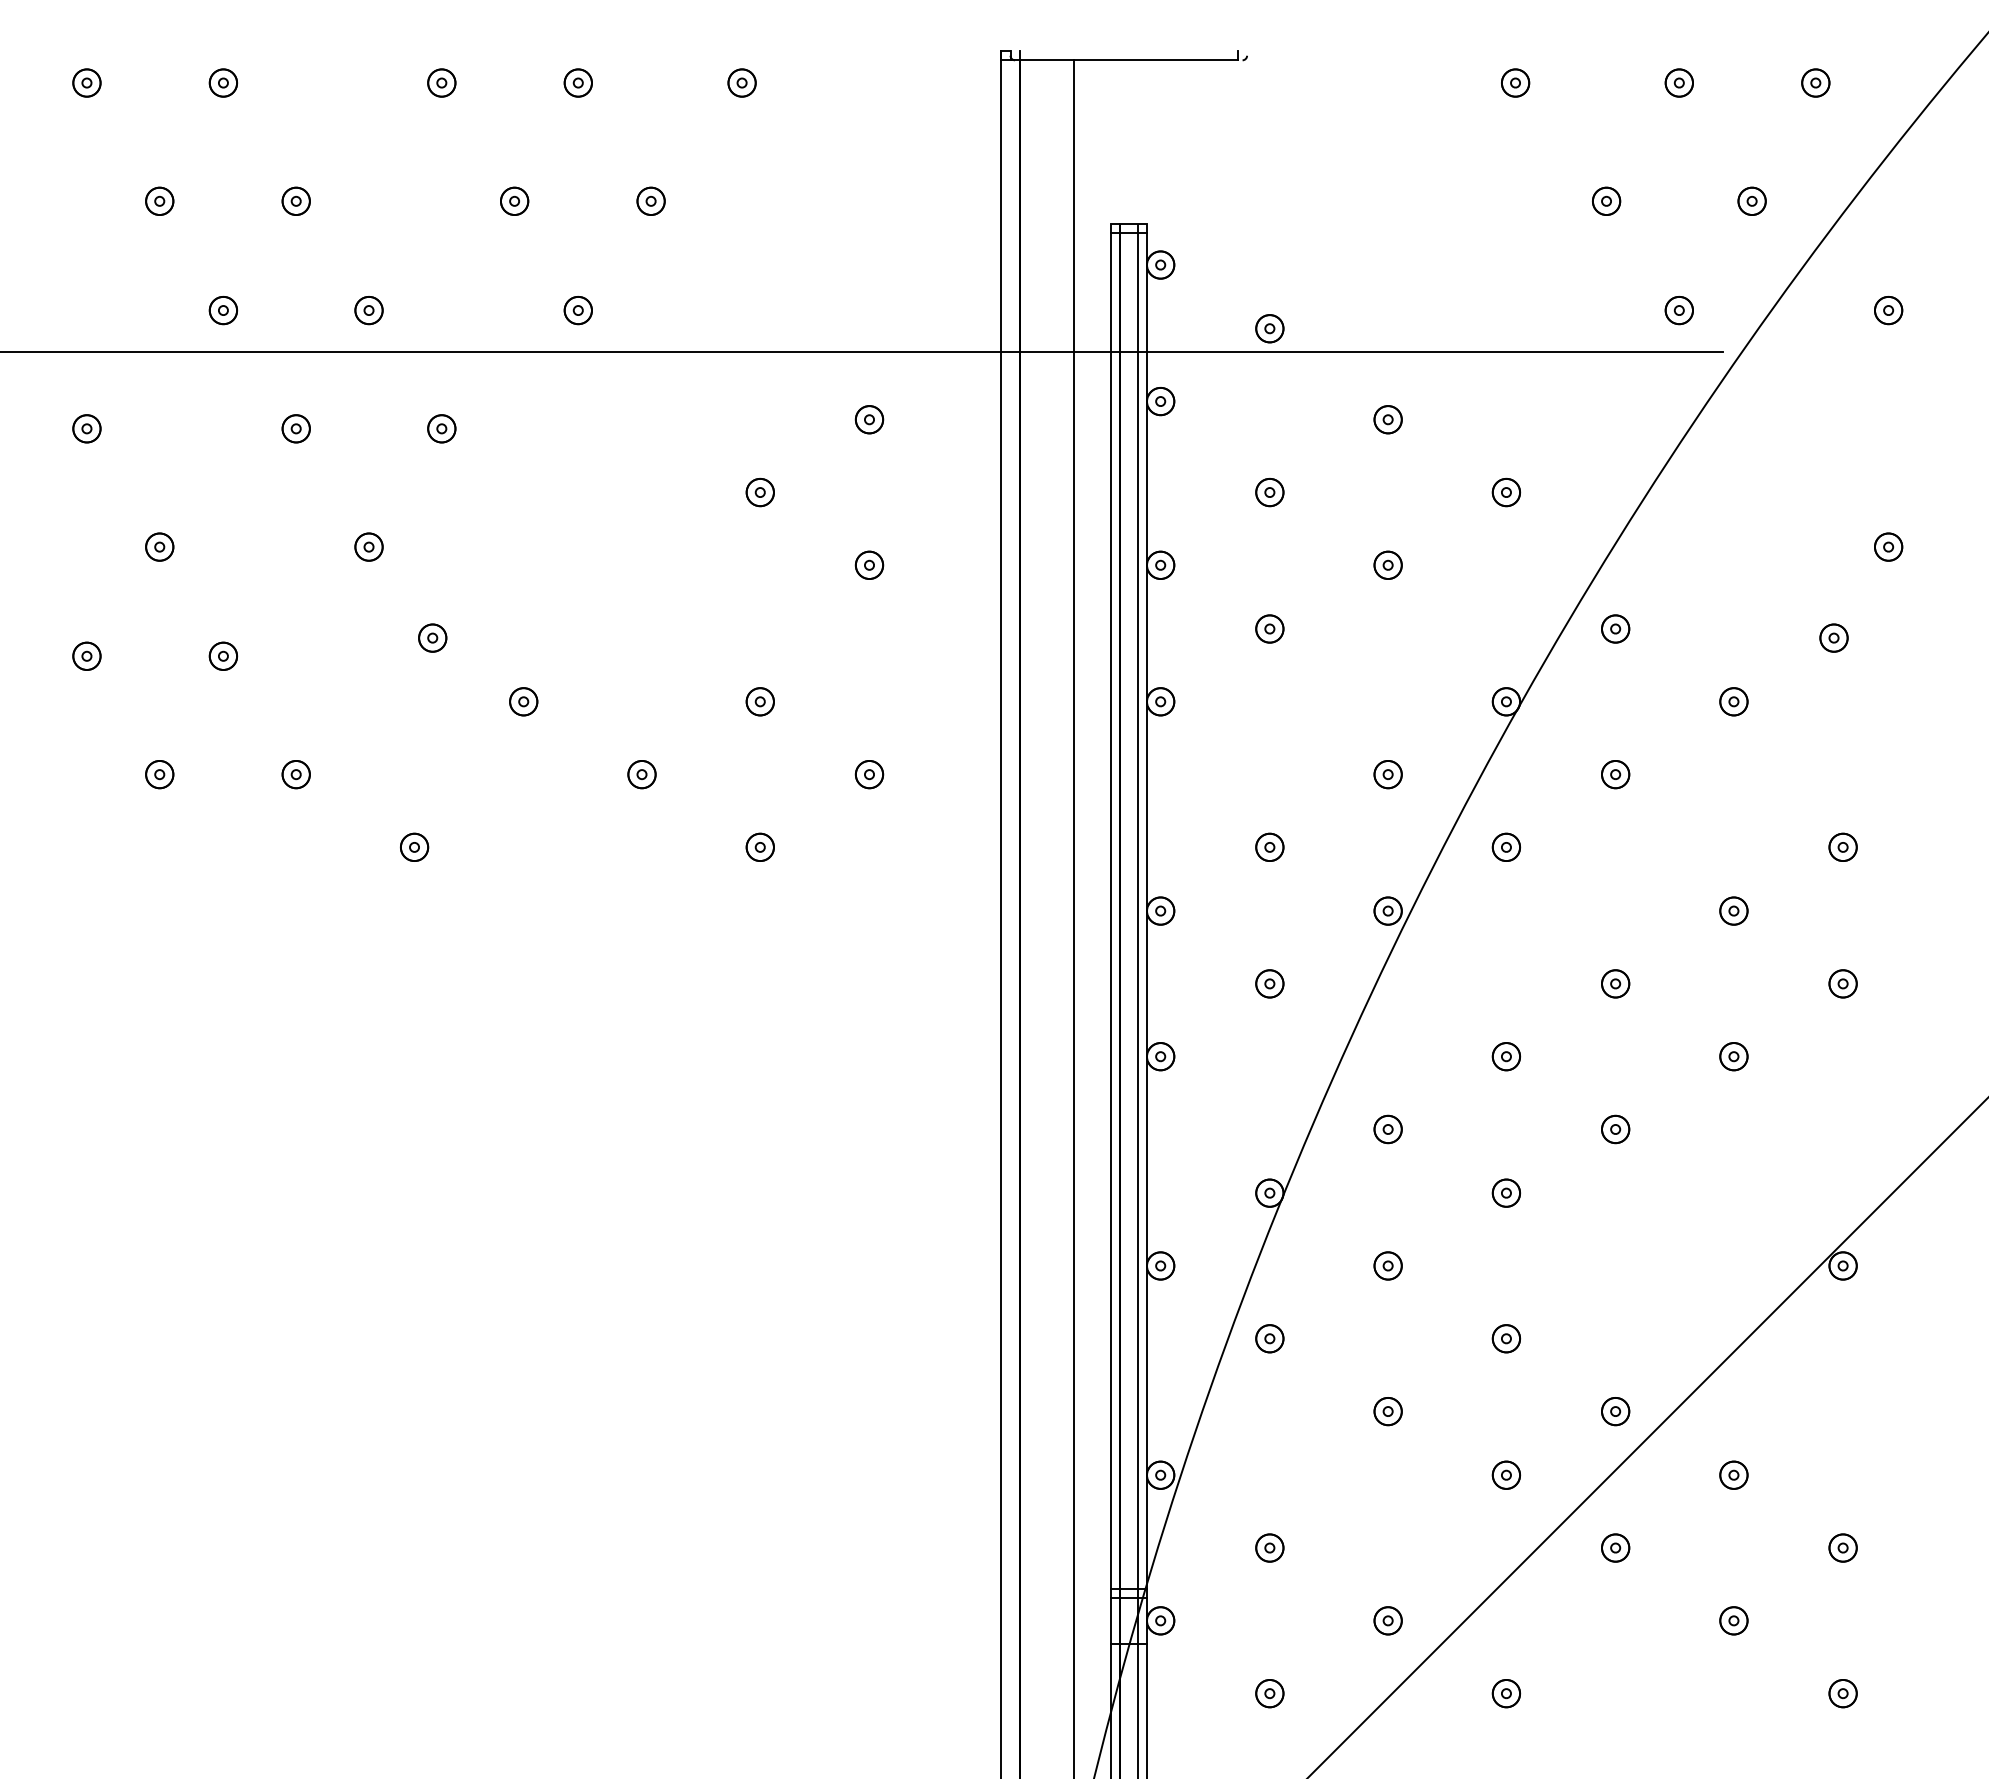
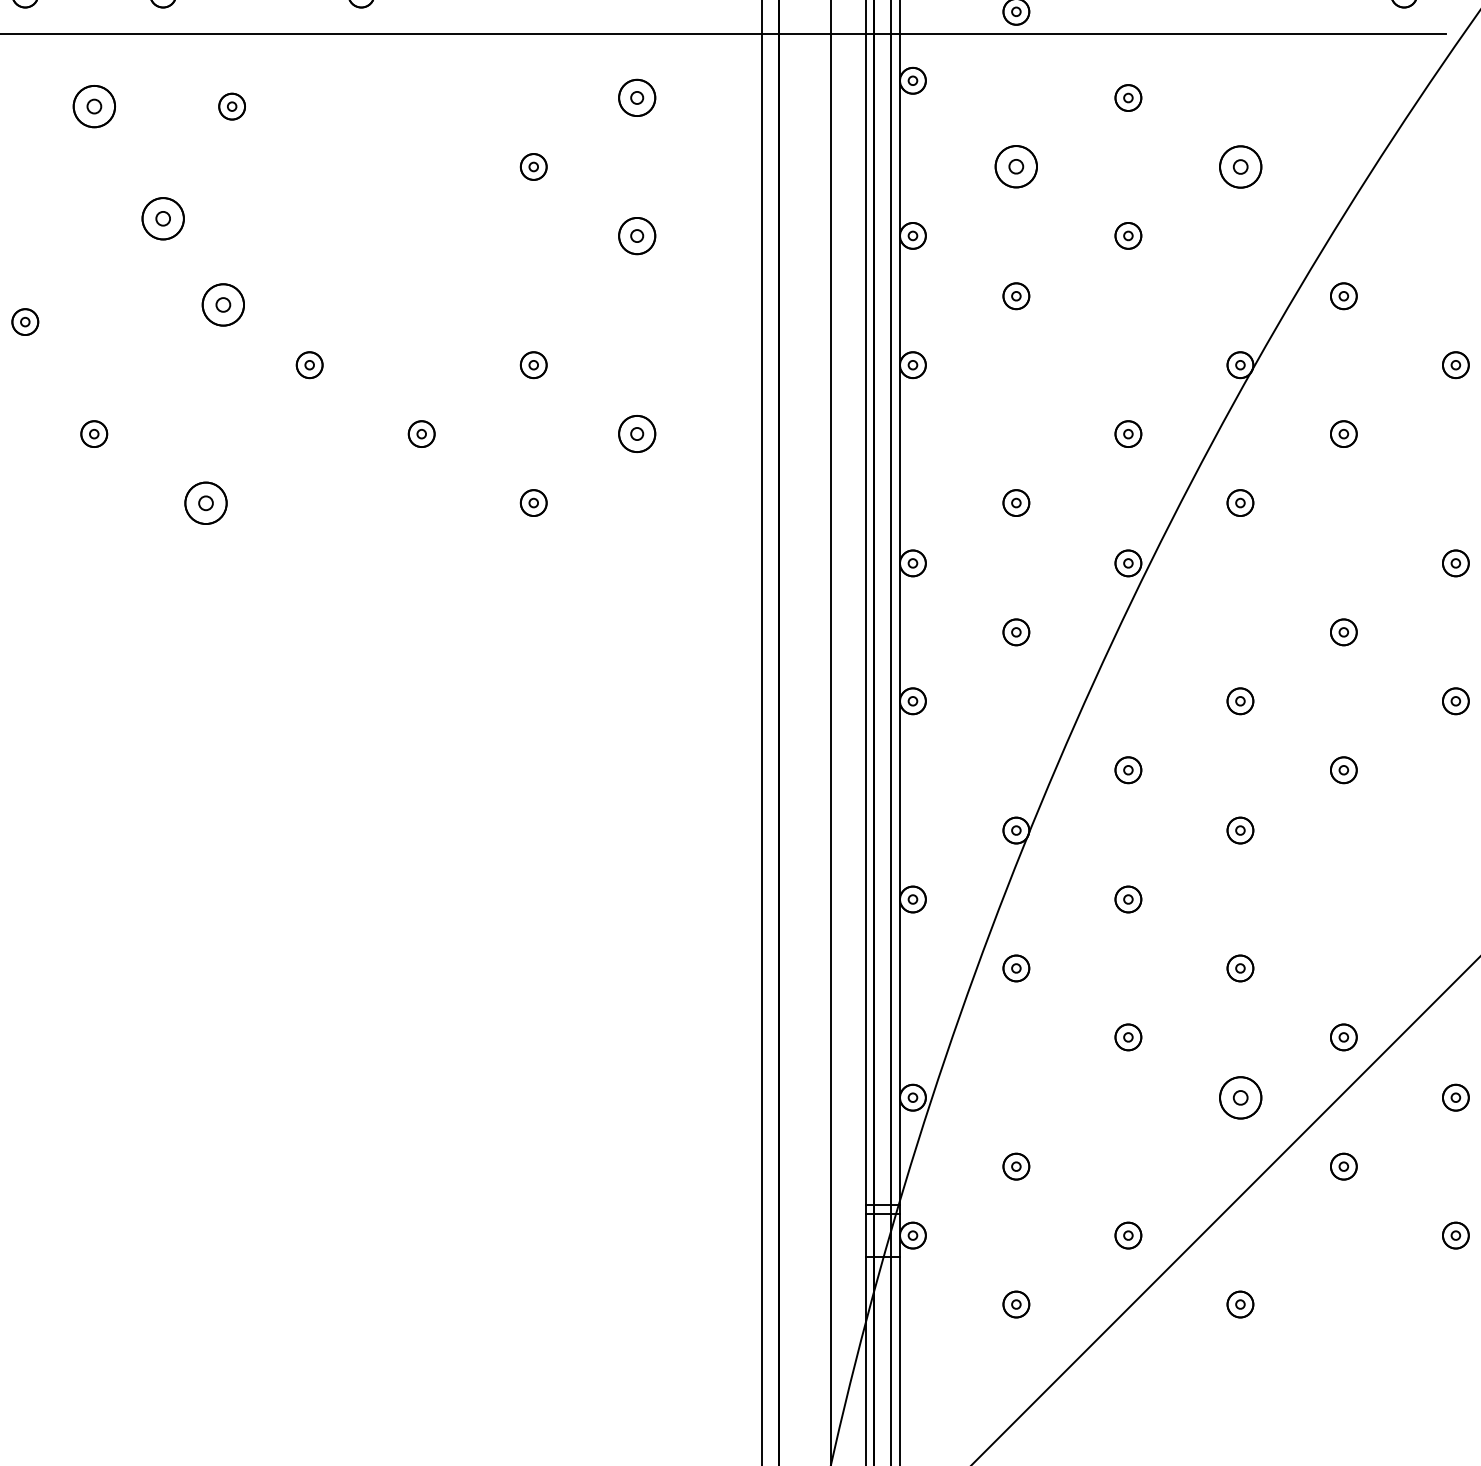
part: (869, 419) -> (637, 97), size x1.4
part: (295, 428) -> (93, 106), size x1.6
part: (1269, 492) -> (1016, 166), size x1.6
part: (1505, 492) -> (1239, 166), size x1.6
part: (368, 546) -> (162, 218), size x1.6
part: (869, 564) -> (637, 235), size x1.4
part: (432, 637) -> (223, 304), size x1.6
part: (869, 774) -> (637, 434), size x1.4
part: (414, 846) -> (206, 502), size x1.6
part: (1505, 1474) -> (1239, 1097), size x1.6

